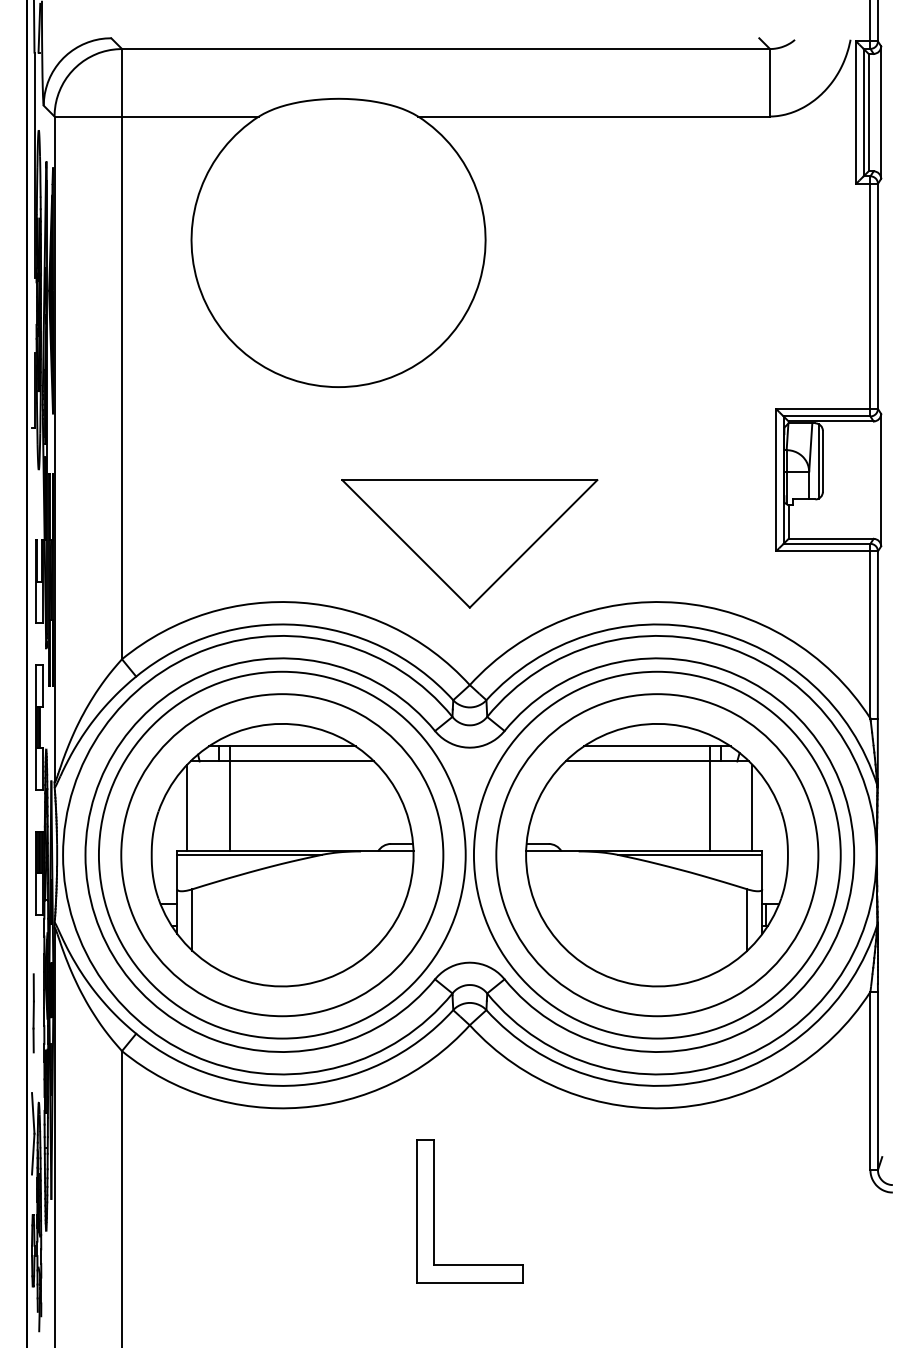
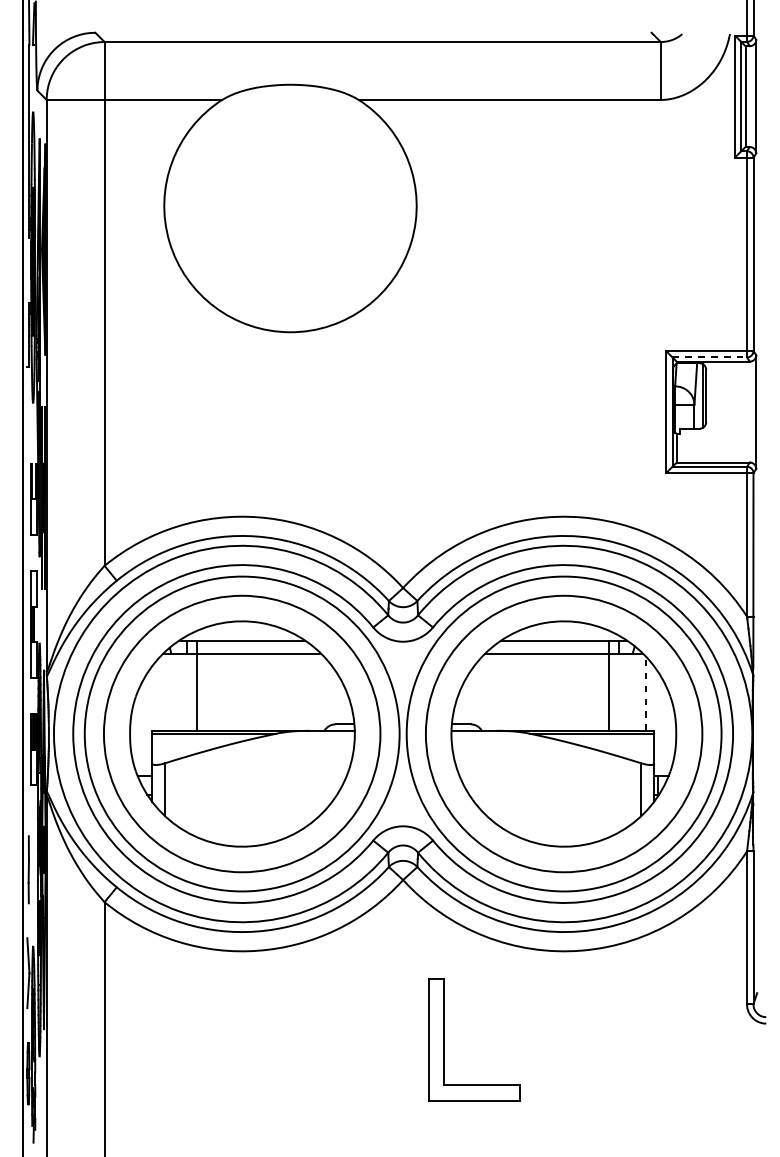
line: (827, 416) -> (710, 357), solid -> dashed
part: (469, 543) -> (402, 466), removed
line: (187, 807) -> (160, 693), removed
line: (752, 807) -> (645, 693), solid -> dashed
part: (434, 1211) -> (444, 1039), moved

